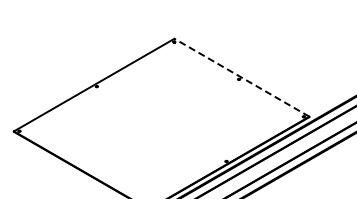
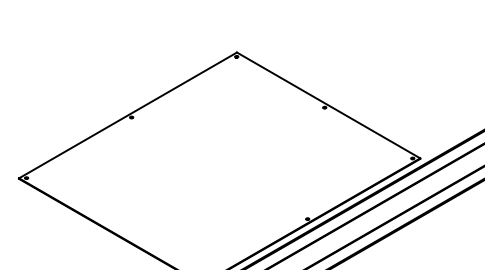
line: (241, 77) -> (328, 105), dashed -> solid

